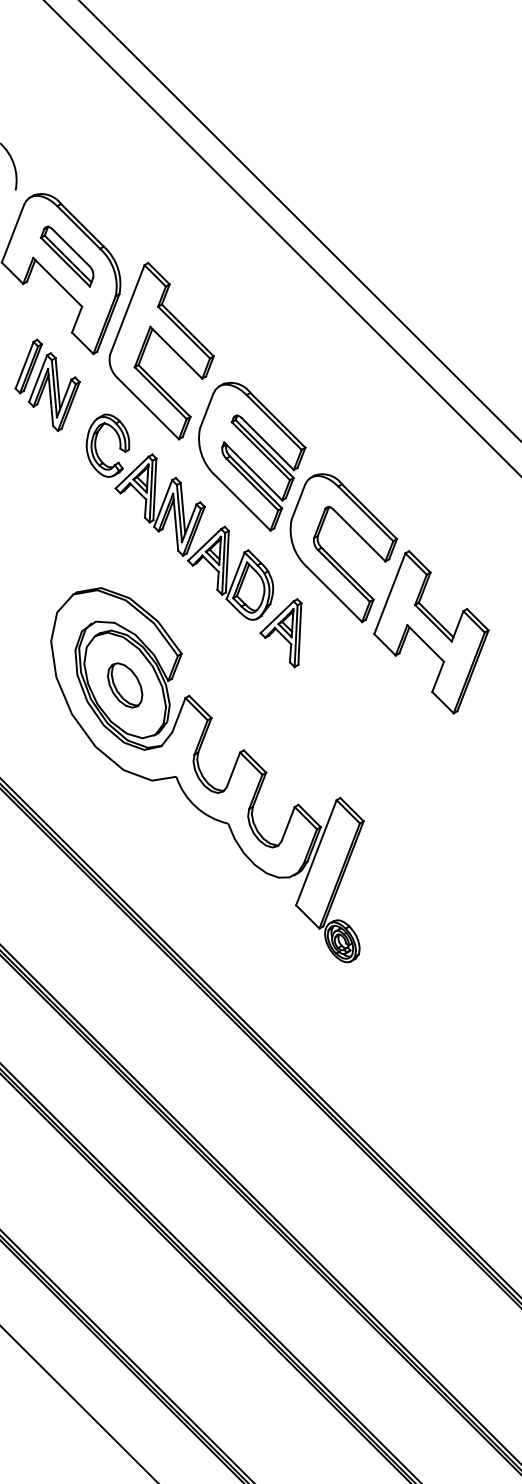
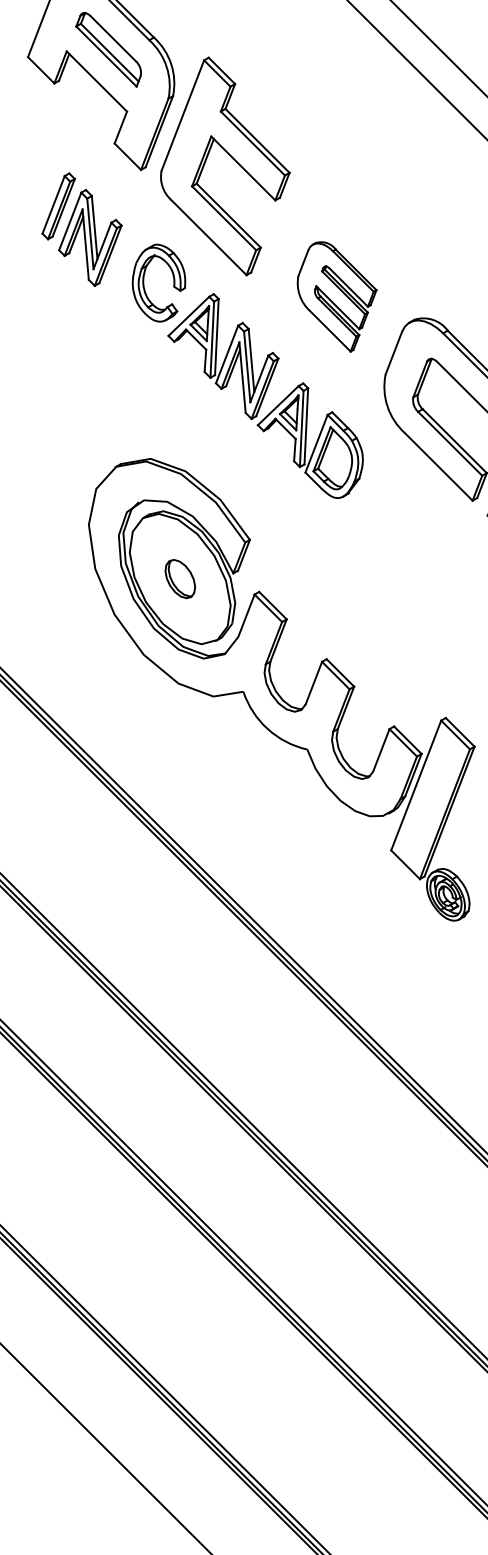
part: (47, 384) -> (81, 228), moved
part: (252, 456) -> (337, 296), size x0.6
part: (280, 633) -> (371, 514), removed
part: (125, 685) -> (180, 579), size x0.7

